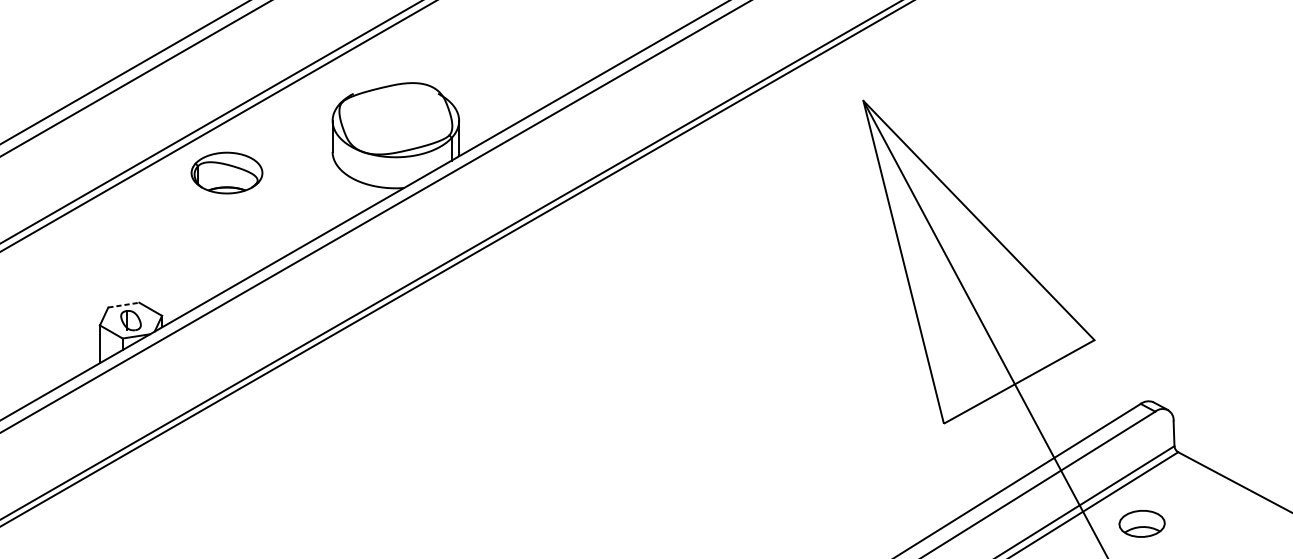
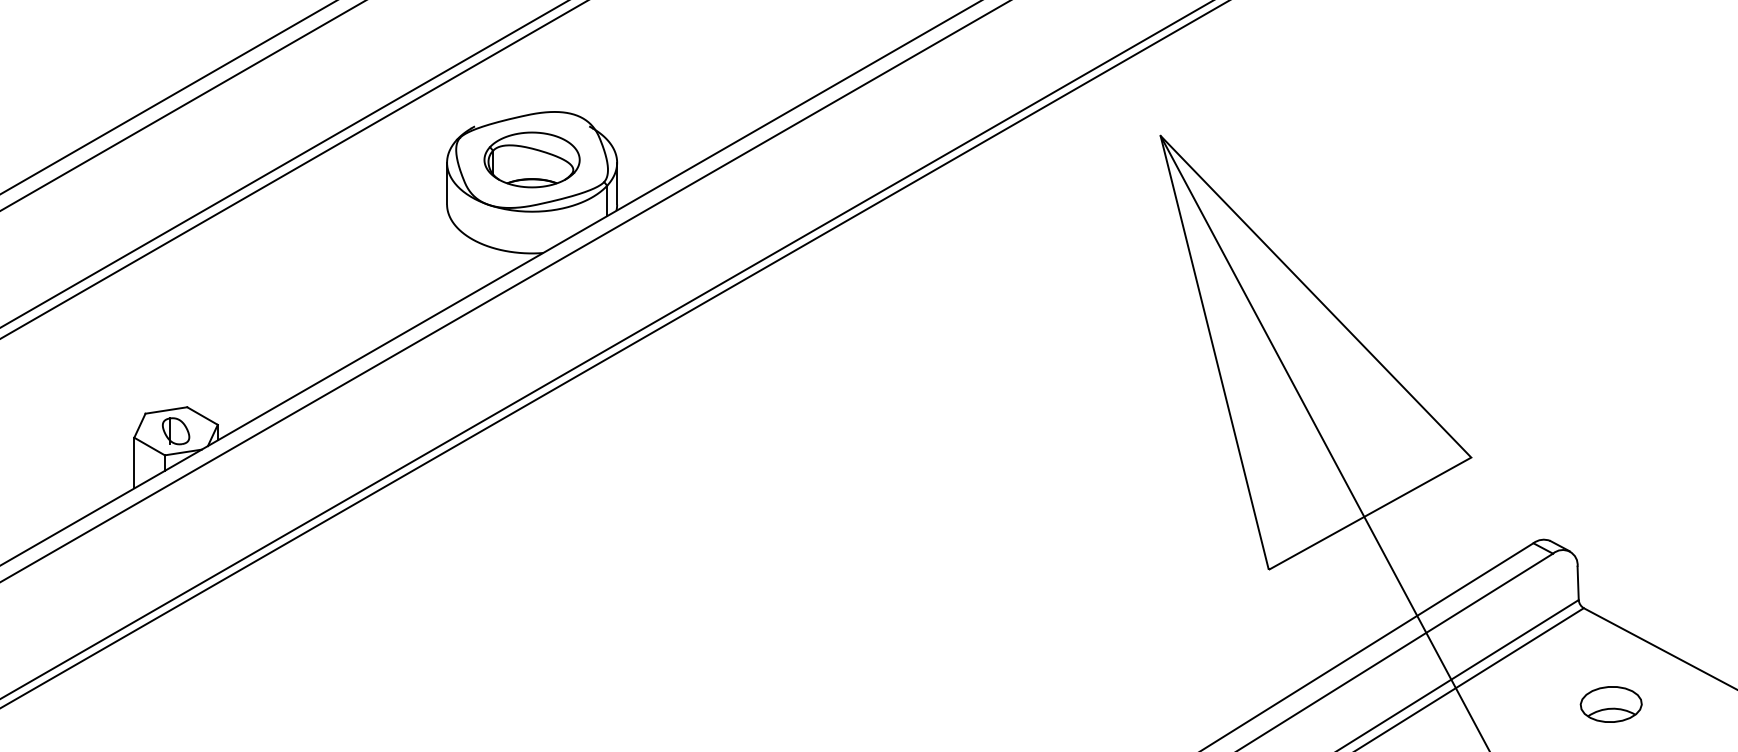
part: (226, 172) -> (531, 159), moved
line: (123, 305) -> (166, 410), dashed -> solid
part: (1141, 523) -> (1610, 704), moved

